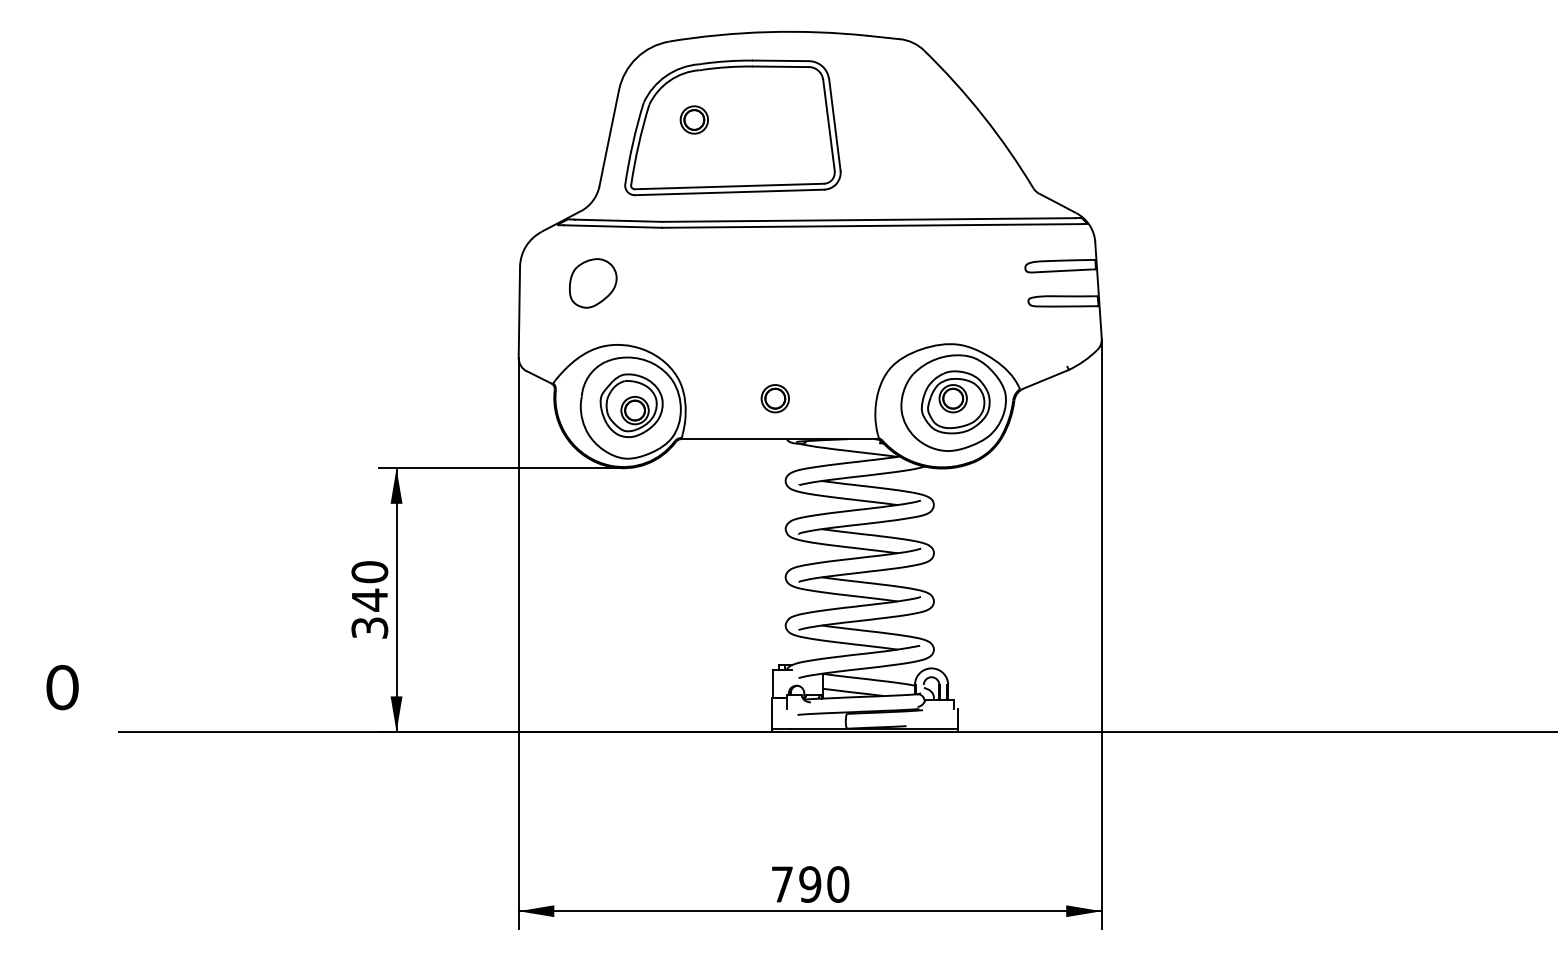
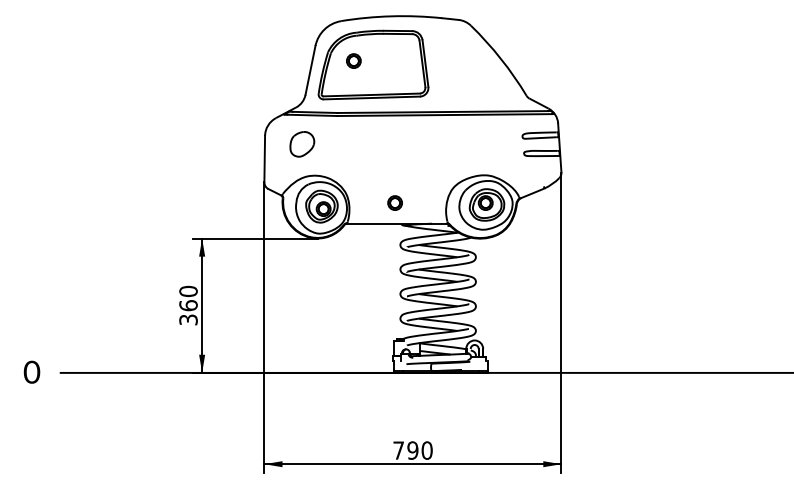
text: (369, 599) -> (188, 305), 340 -> 360
text: (61, 686) -> (31, 371), moved

